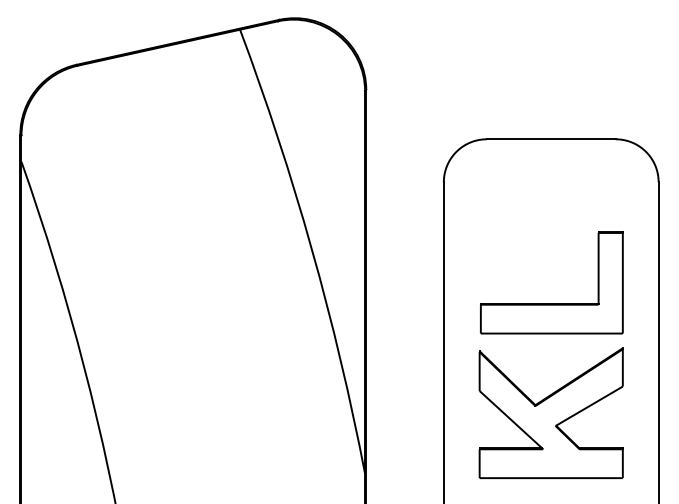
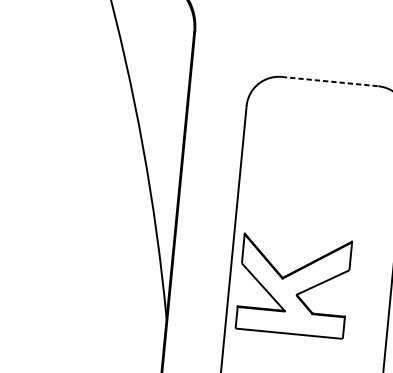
line: (551, 139) -> (330, 81), solid -> dashed
part: (551, 303) -> (318, 204), removed
part: (550, 412) -> (293, 284), moved

